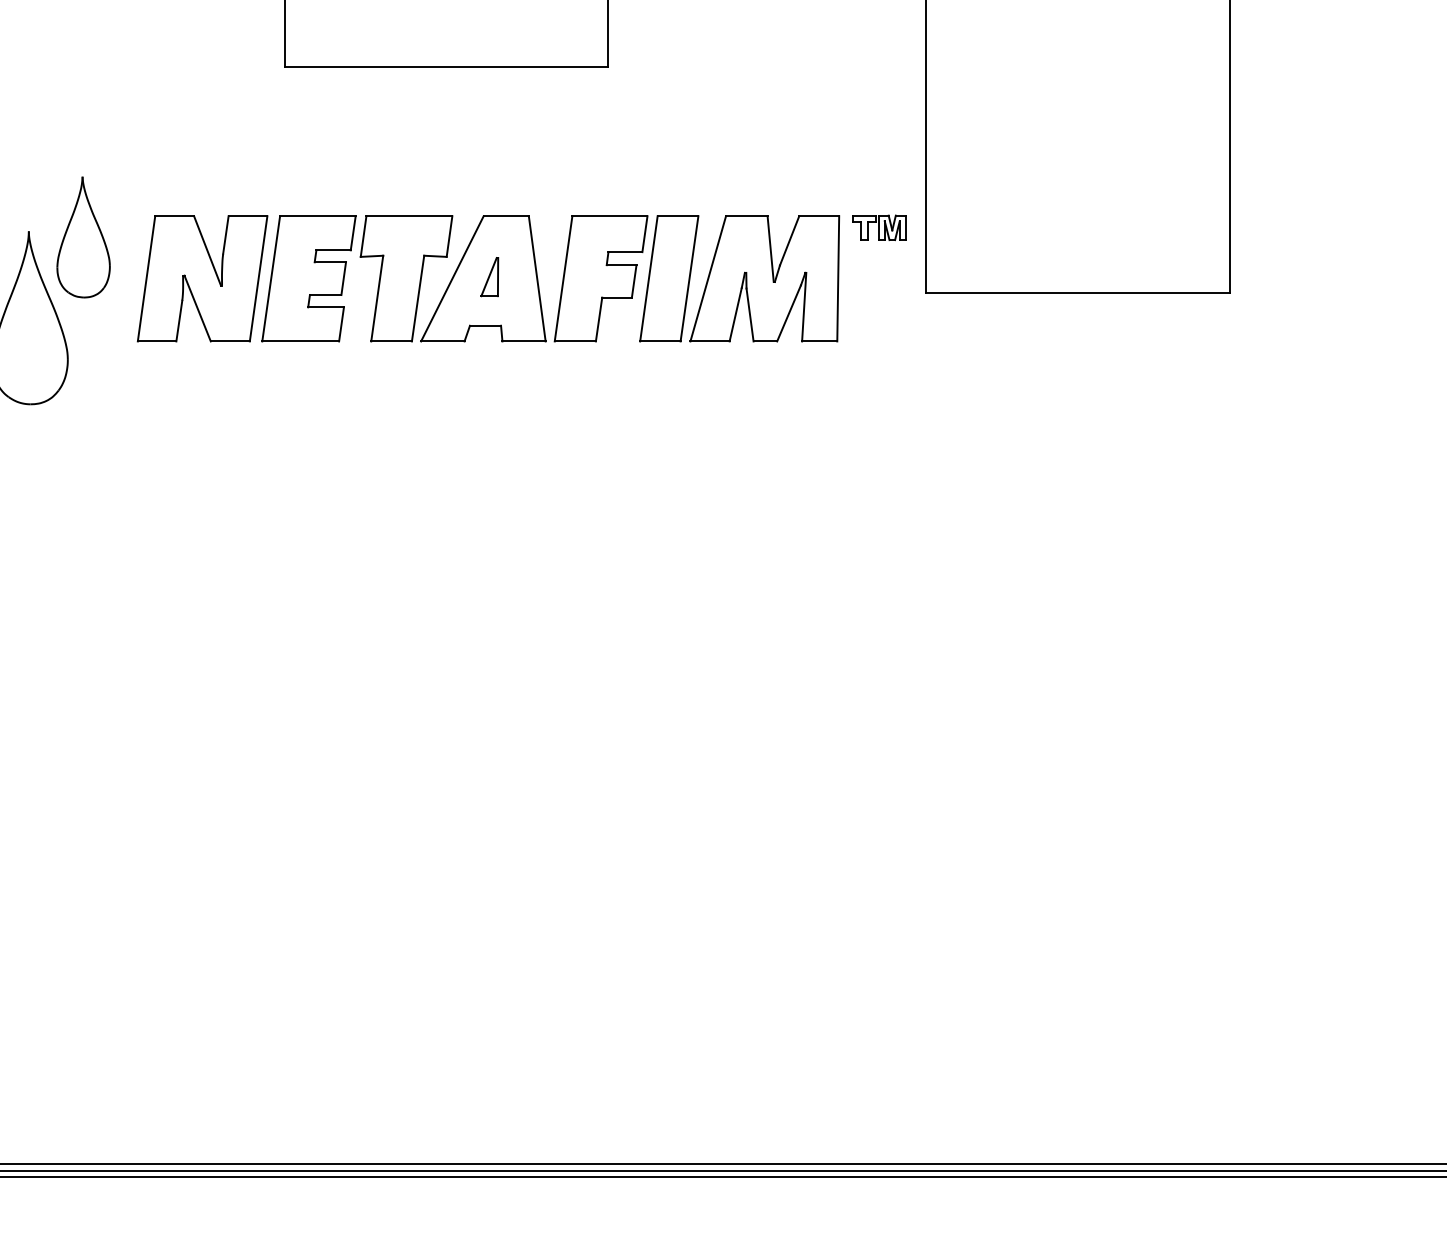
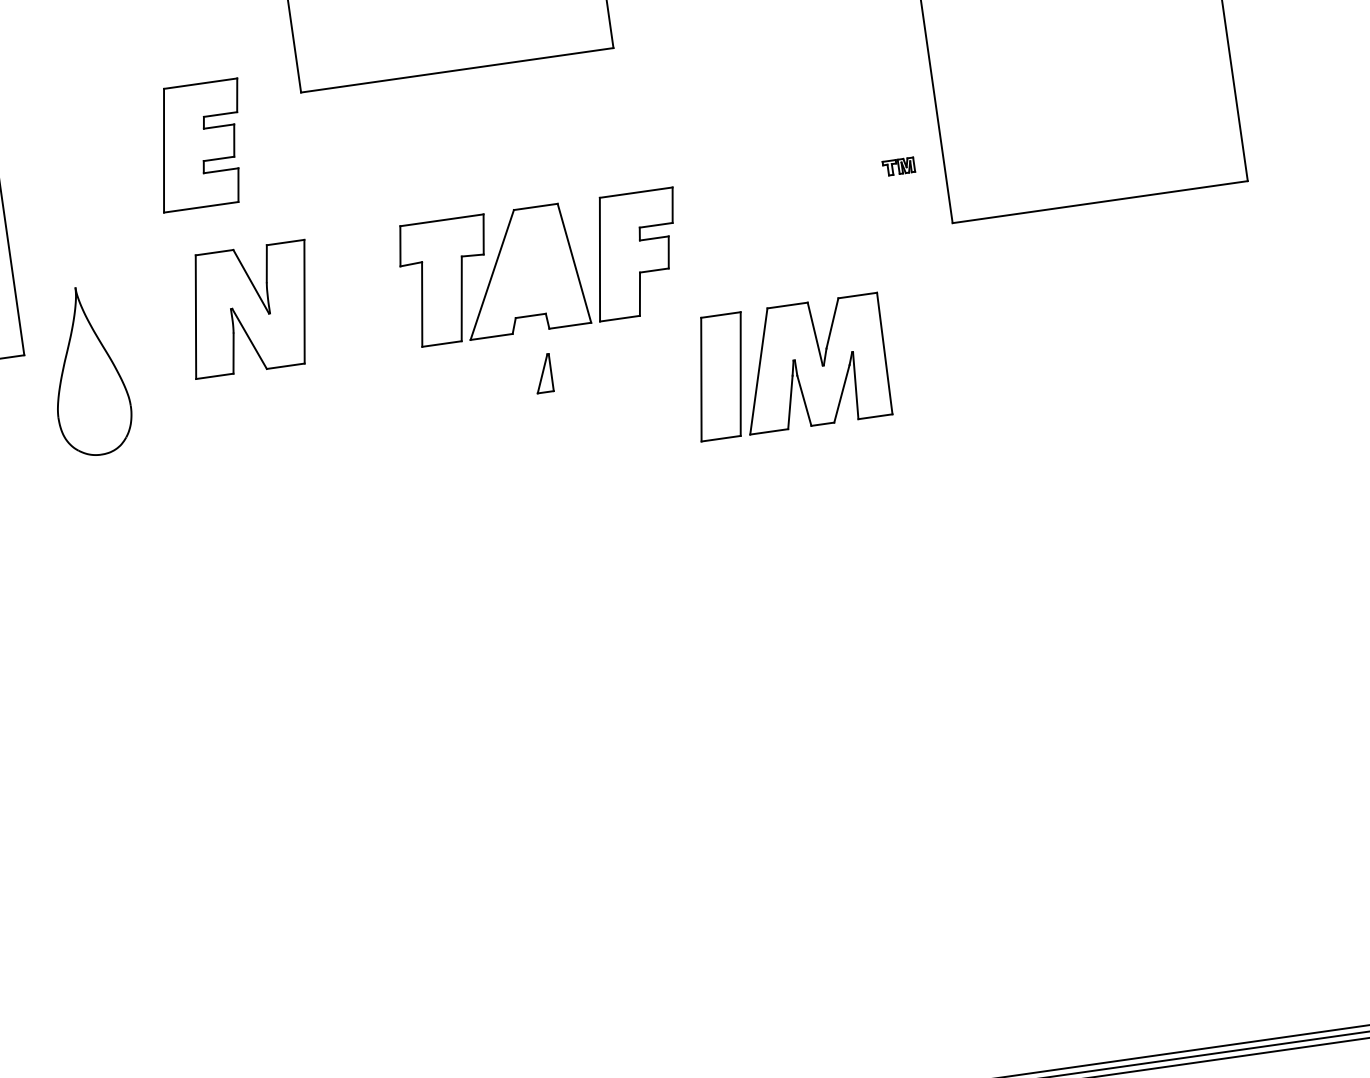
part: (879, 227) -> (898, 166), size x0.6
part: (83, 237) -> (129, 285), removed
part: (489, 277) -> (543, 374), moved
part: (308, 278) -> (200, 145), moved
part: (739, 278) -> (789, 366), moved

